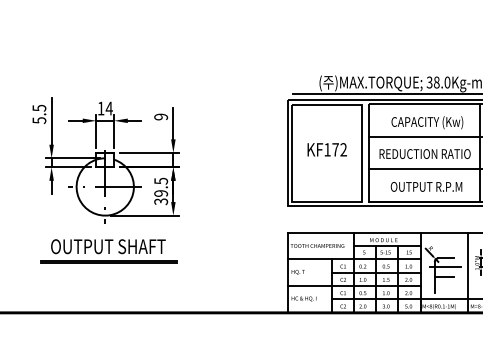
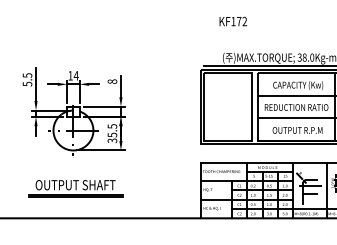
text: (161, 116) -> (112, 81), 9 -> 8
text: (326, 149) -> (232, 21), moved
text: (161, 192) -> (112, 134), 39.5 -> 35.5
part: (108, 251) -> (75, 188), moved

